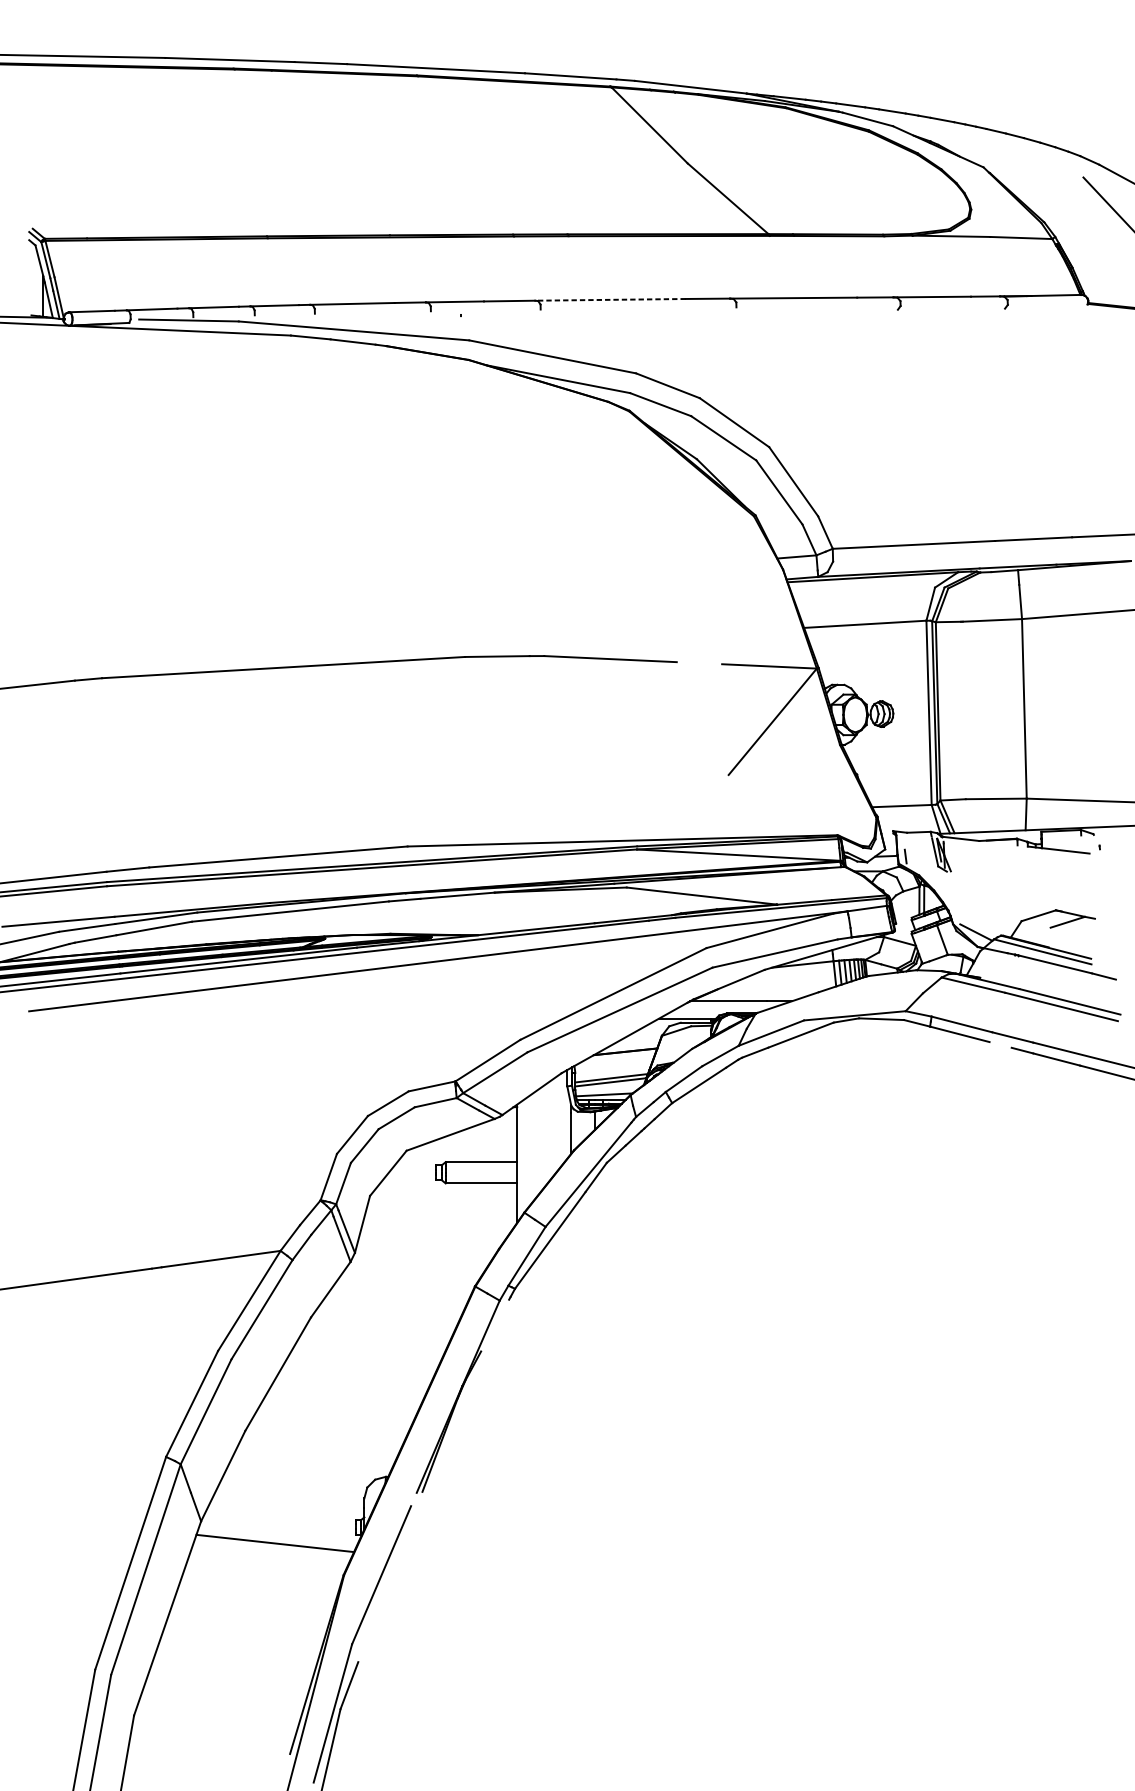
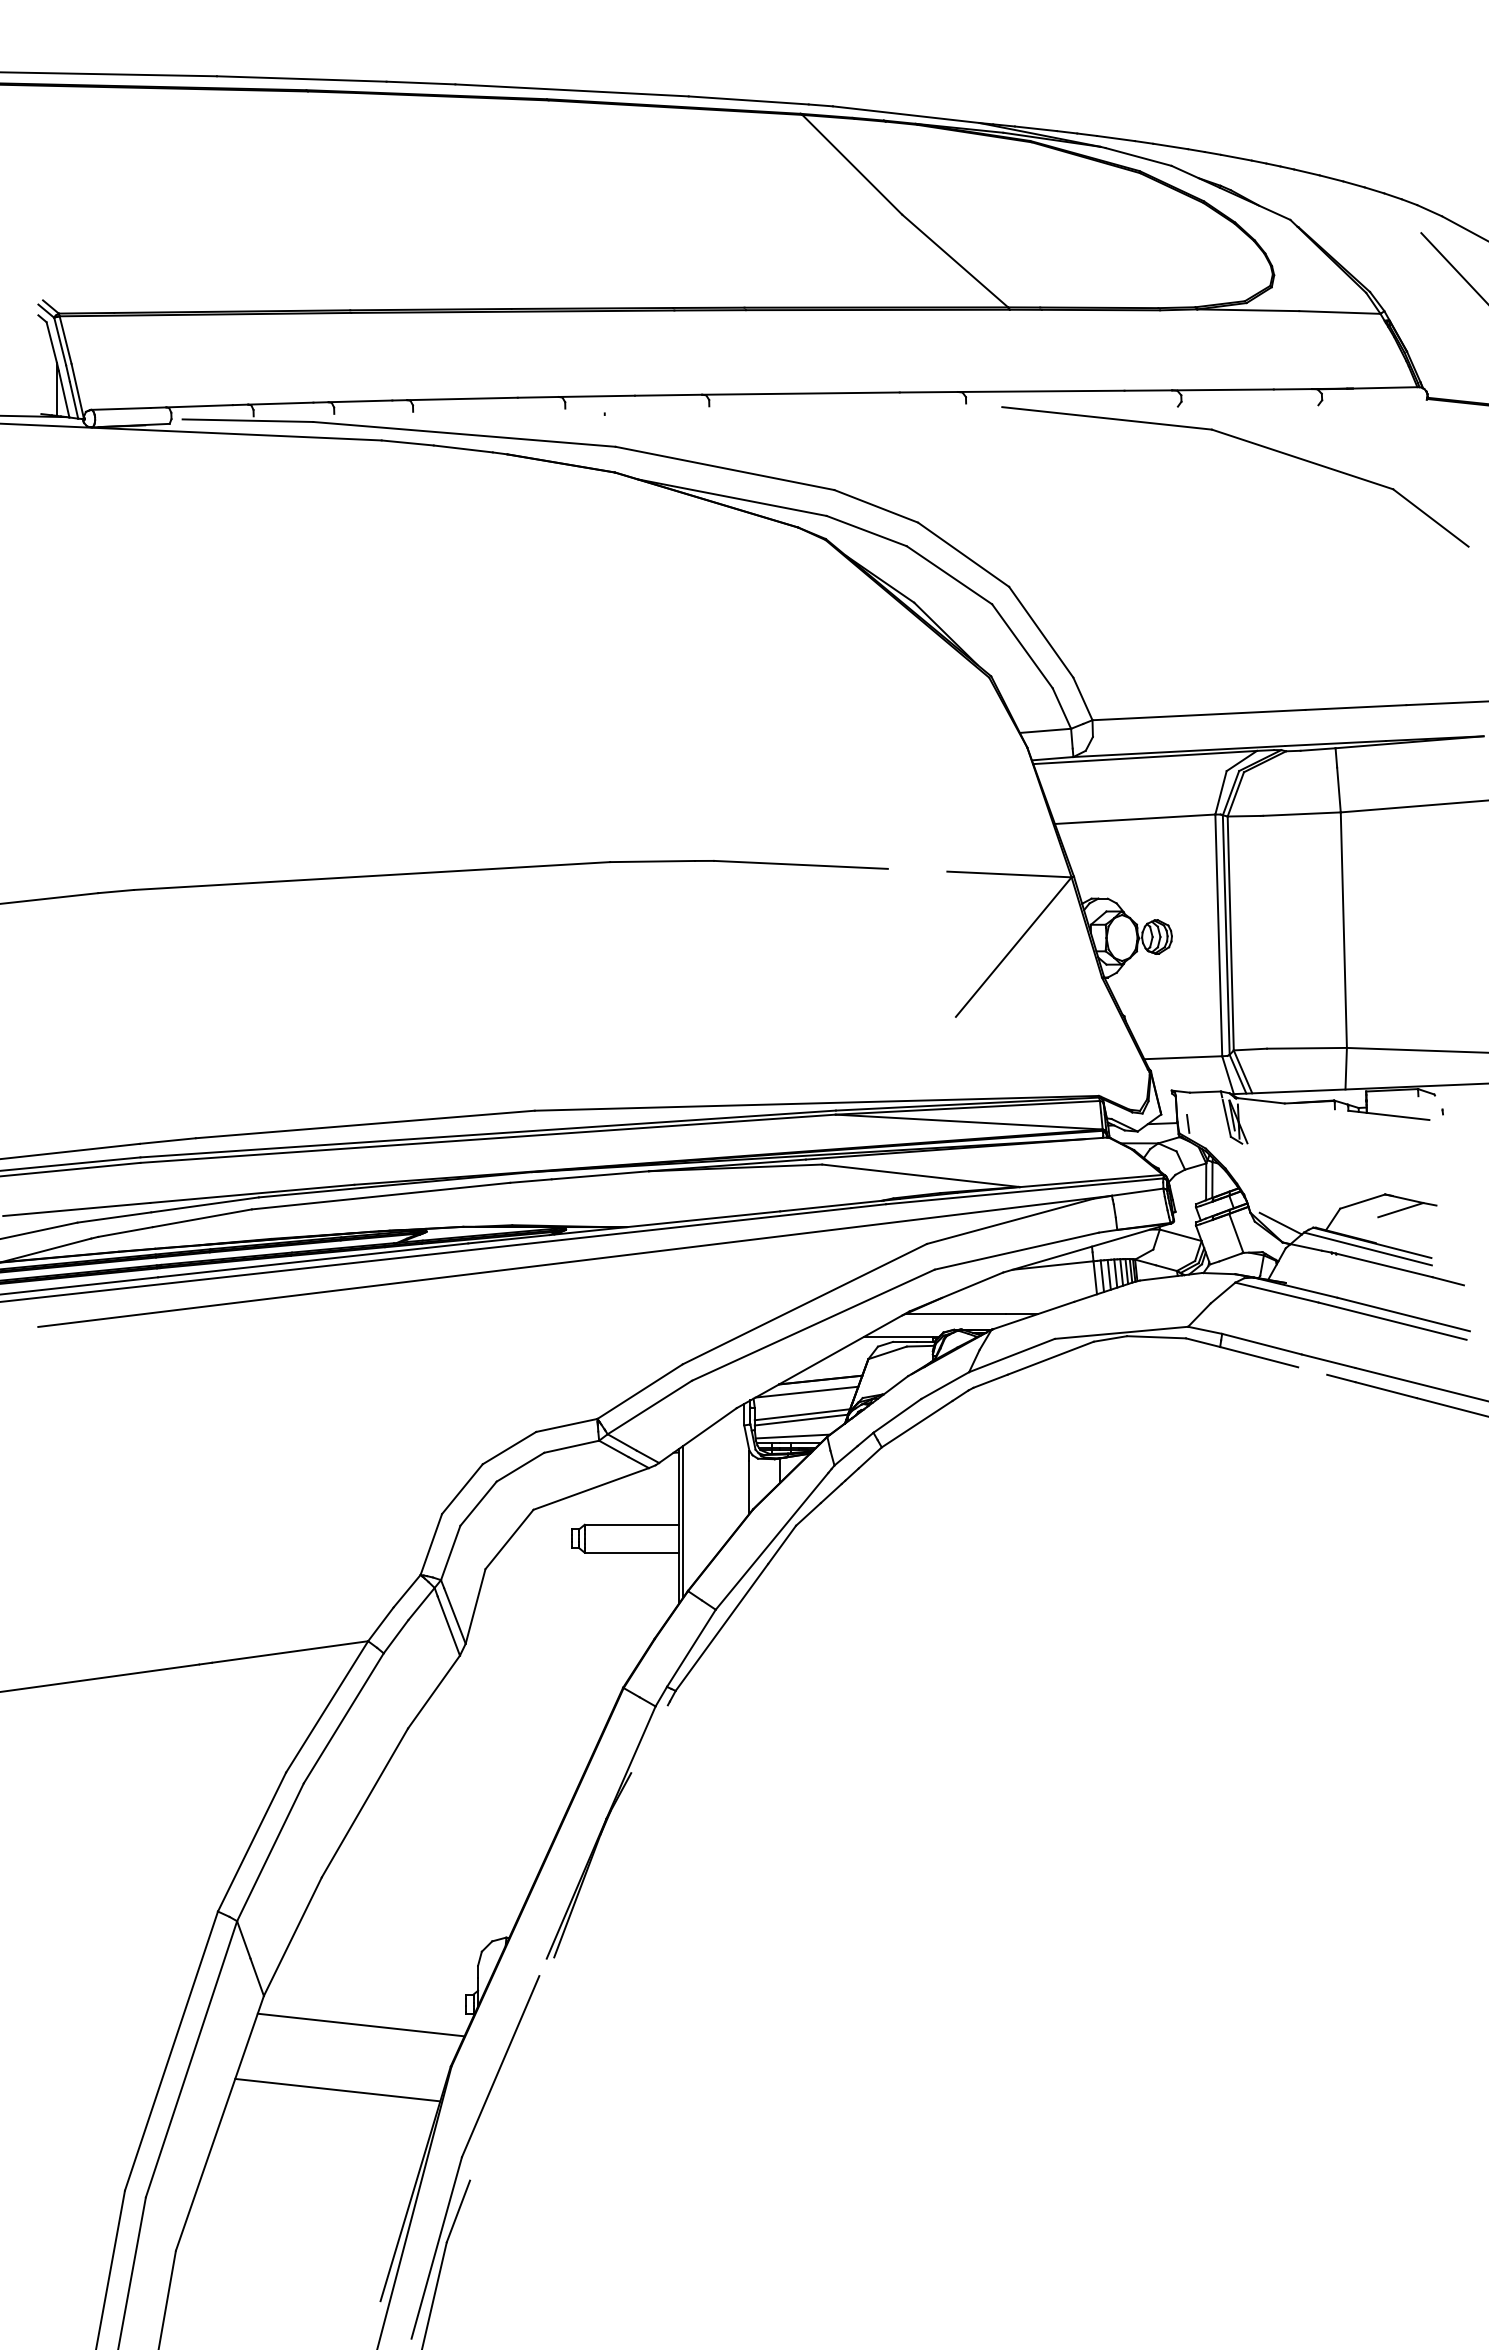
line: (610, 299) -> (800, 393), dashed -> solid
part: (950, 337) -> (1247, 442), added
line: (614, 1060) -> (806, 1391), added
line: (520, 1159) -> (683, 1521), added
line: (257, 1592) -> (337, 2089), added

